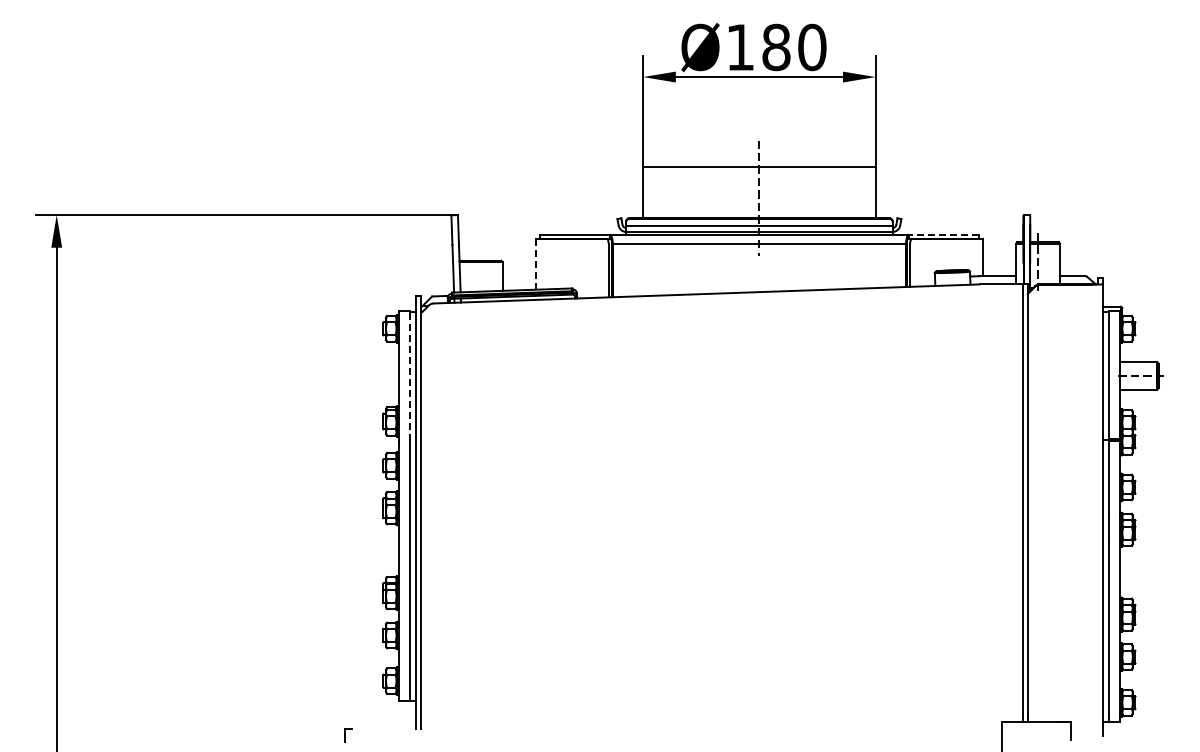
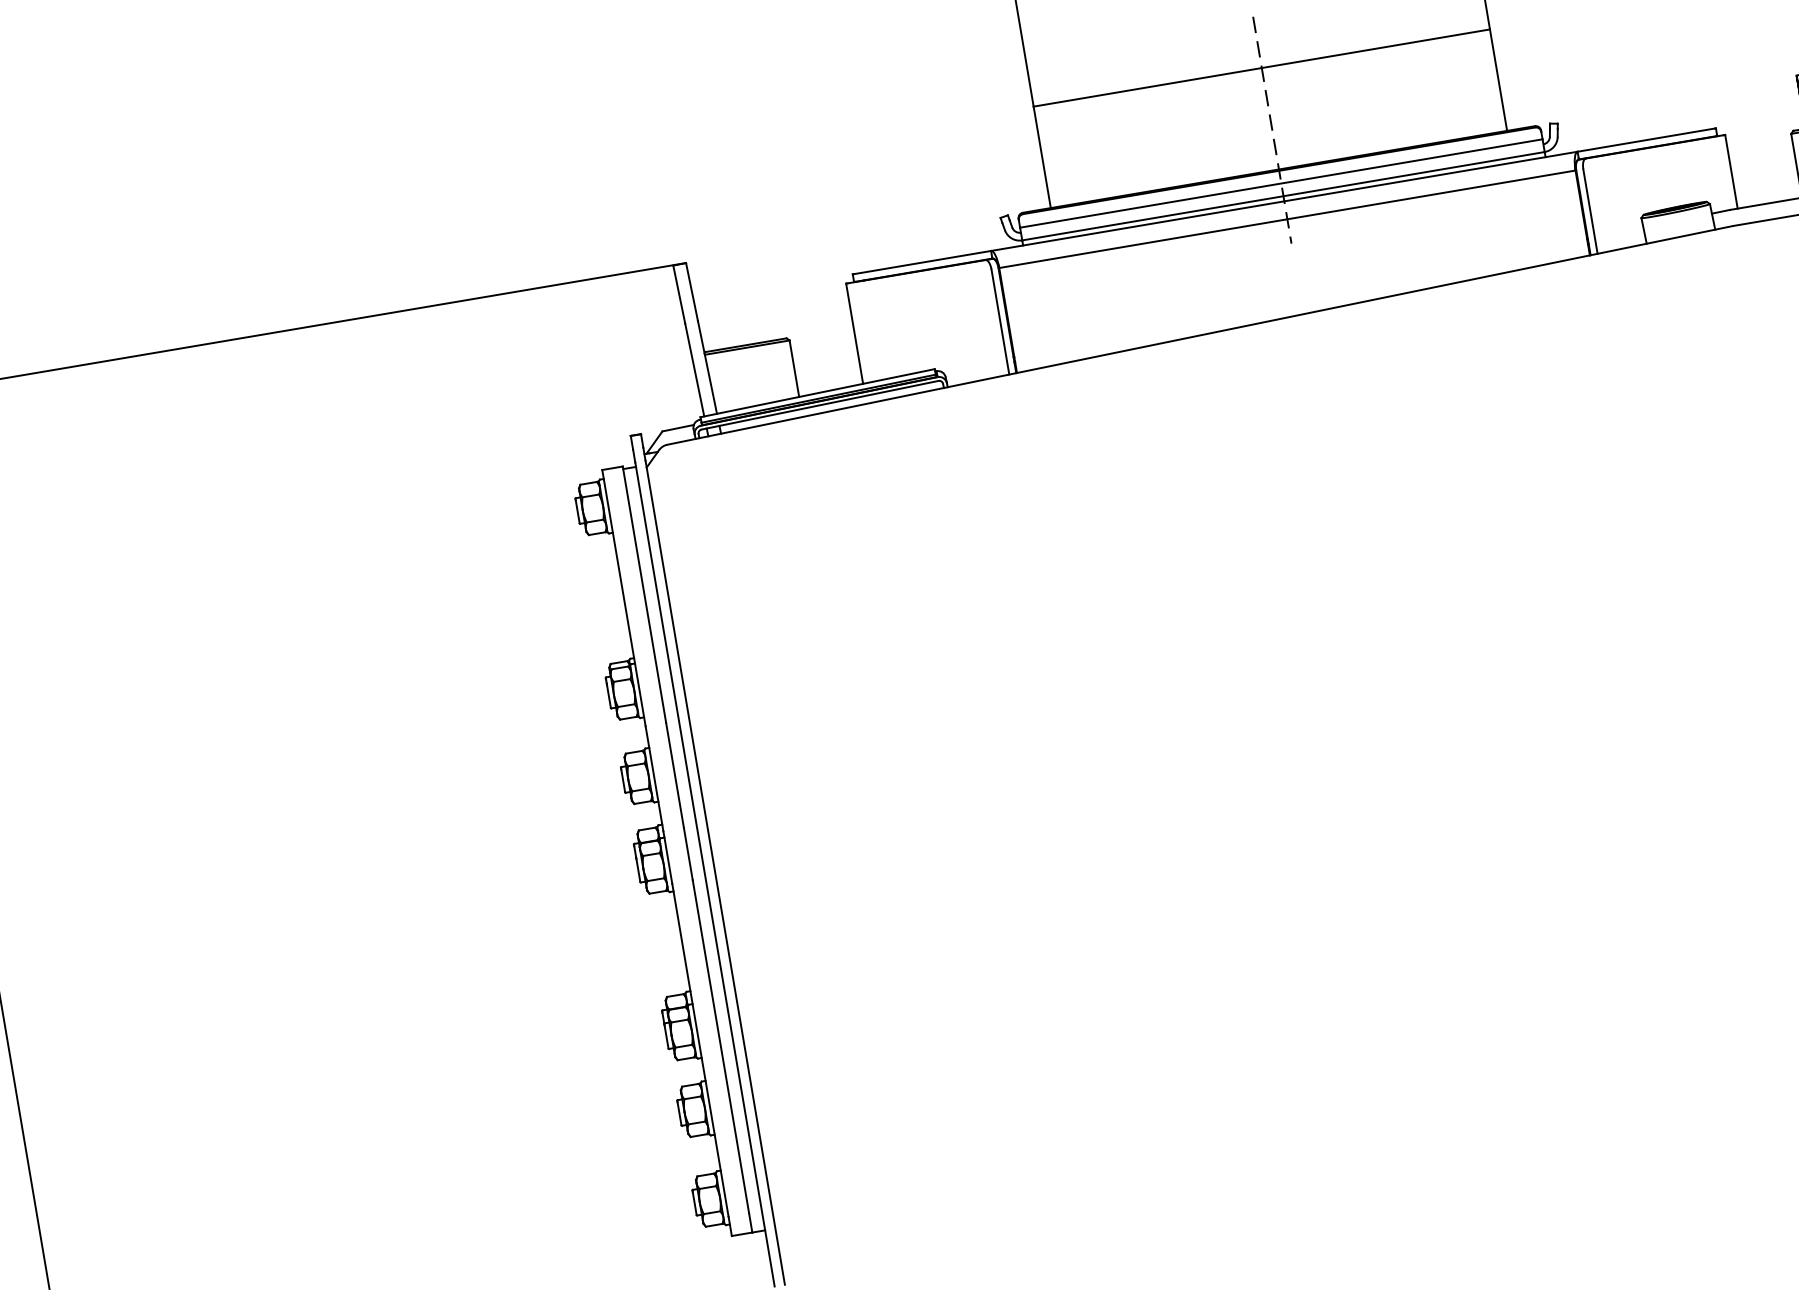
line: (943, 234) -> (1645, 139), dashed -> solid
line: (535, 264) -> (854, 334), dashed -> solid
line: (409, 375) -> (644, 594), dashed -> solid

